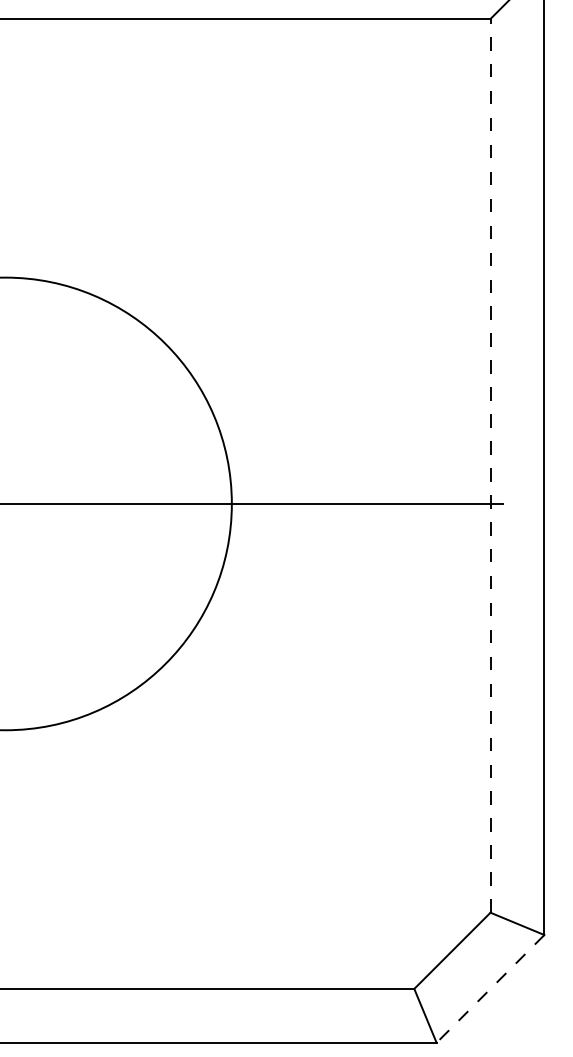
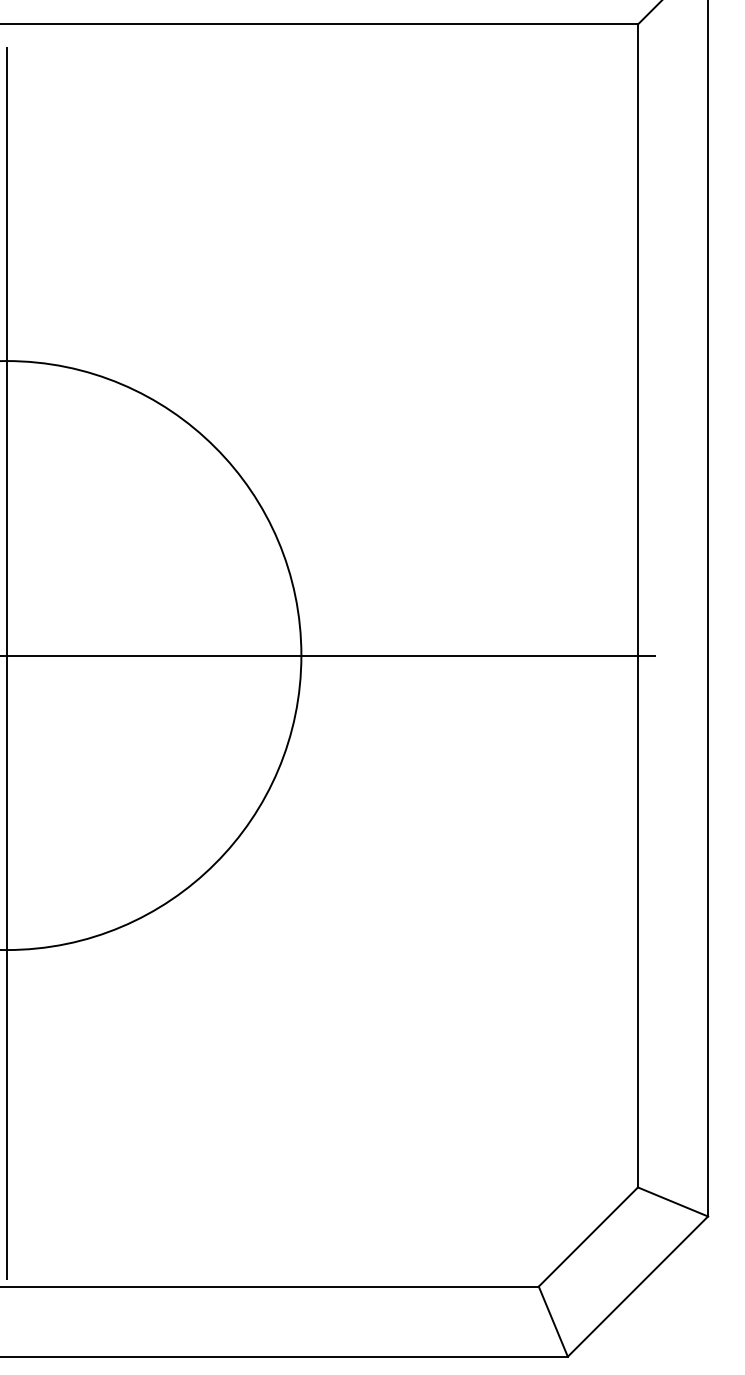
line: (490, 465) -> (637, 605), dashed -> solid
line: (5, 509) -> (6, 662), added
line: (490, 988) -> (637, 1286), dashed -> solid

